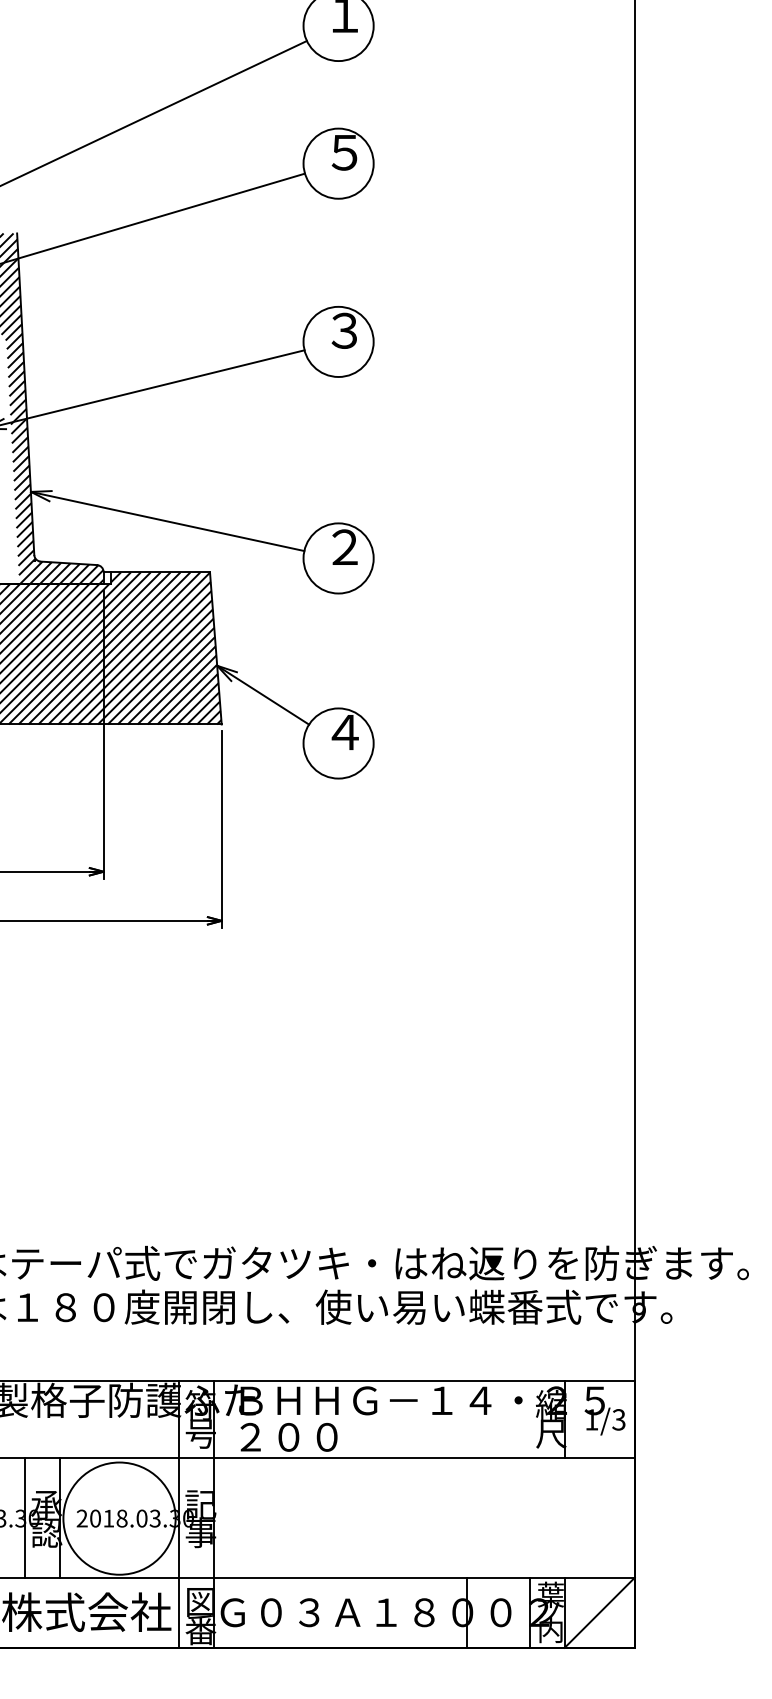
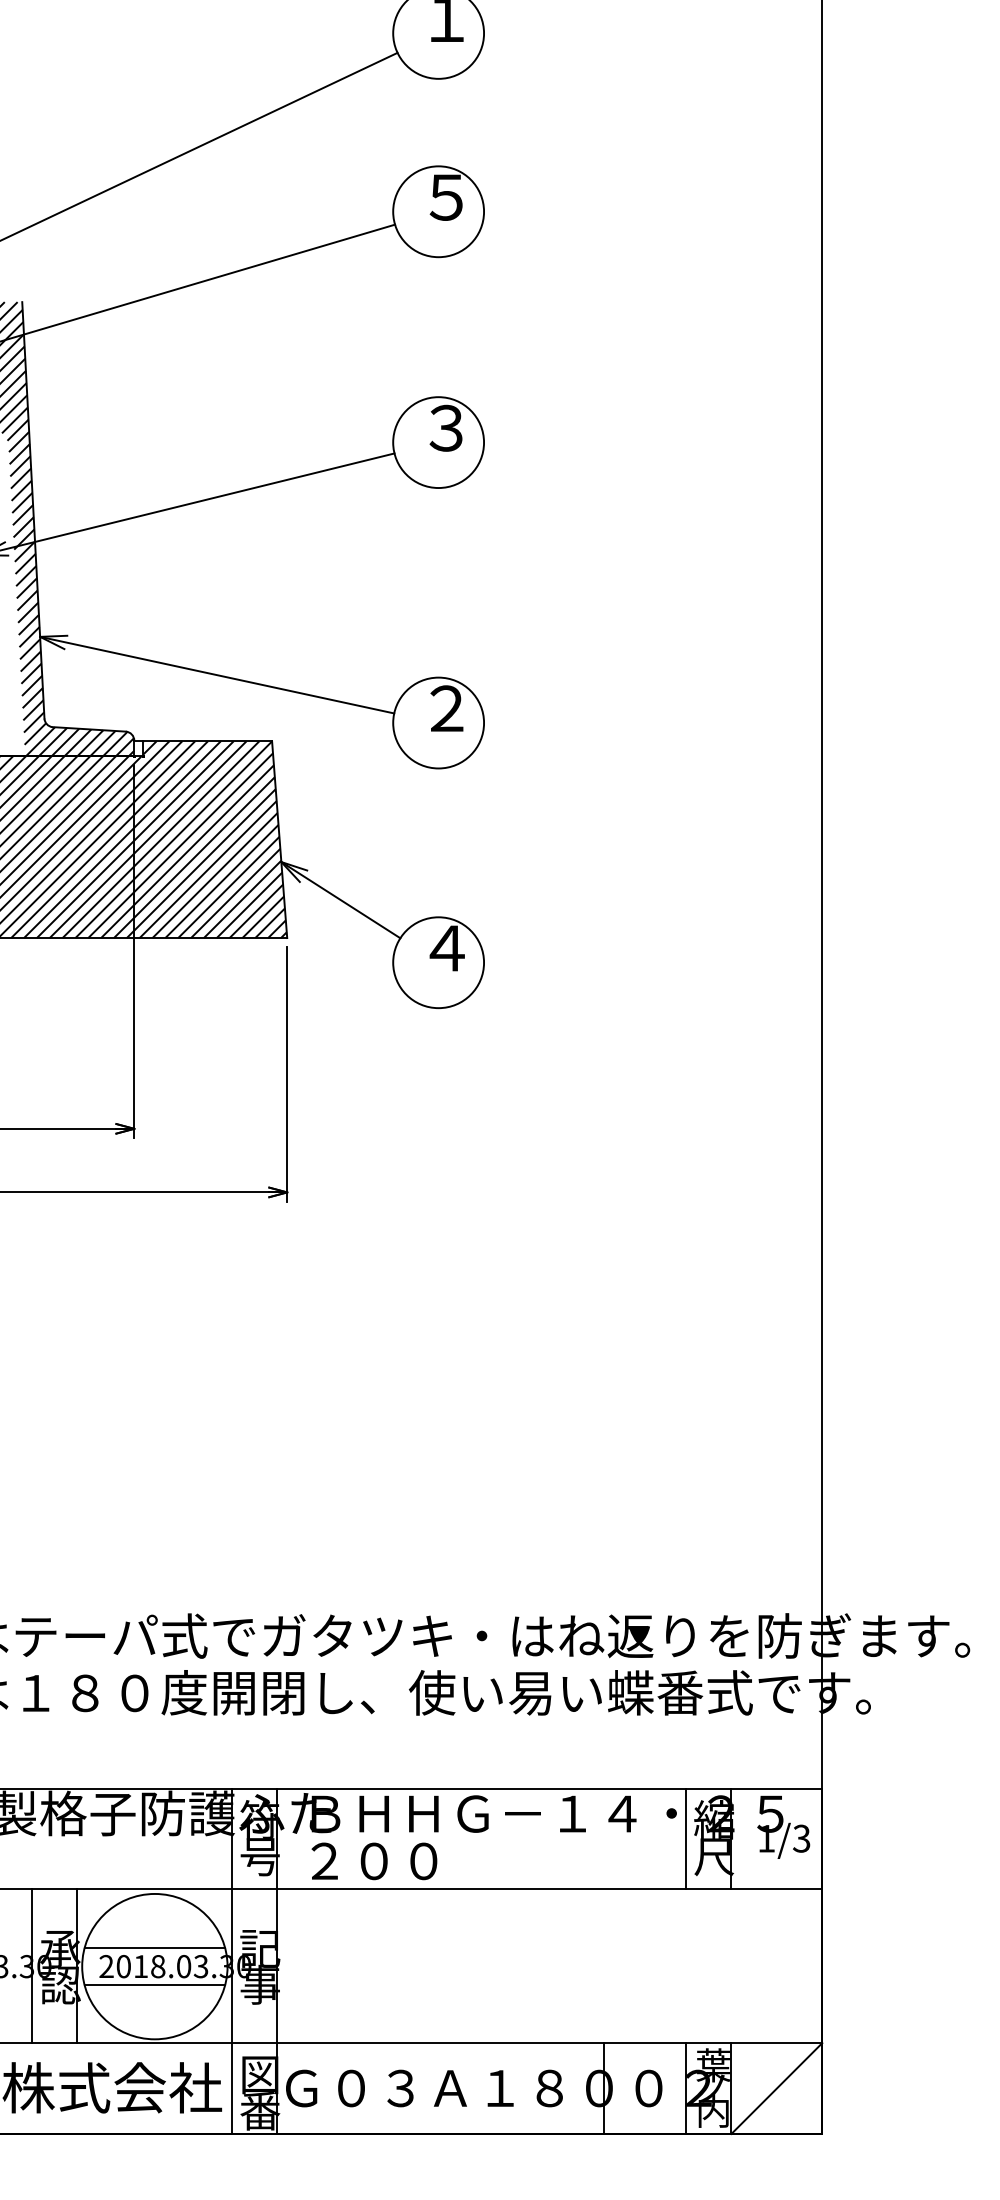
line: (529, 1419) -> (686, 1838), added
line: (119, 1504) -> (154, 1948), added
line: (119, 1532) -> (154, 1984), added

